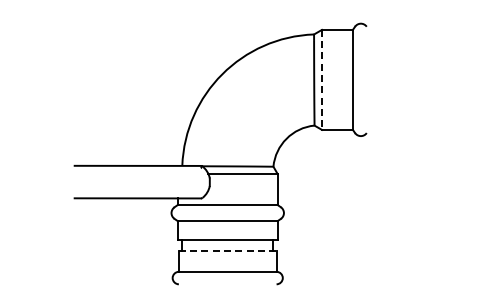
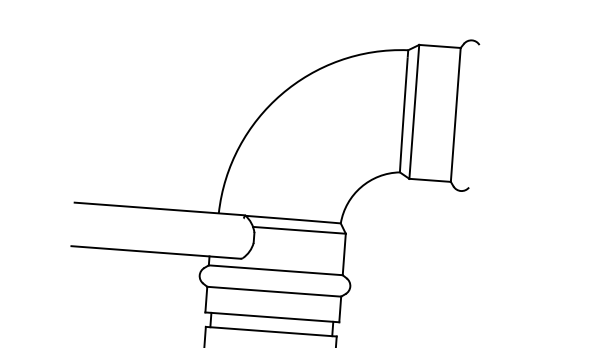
line: (321, 79) -> (413, 111), dashed -> solid
line: (227, 250) -> (271, 331), dashed -> solid

